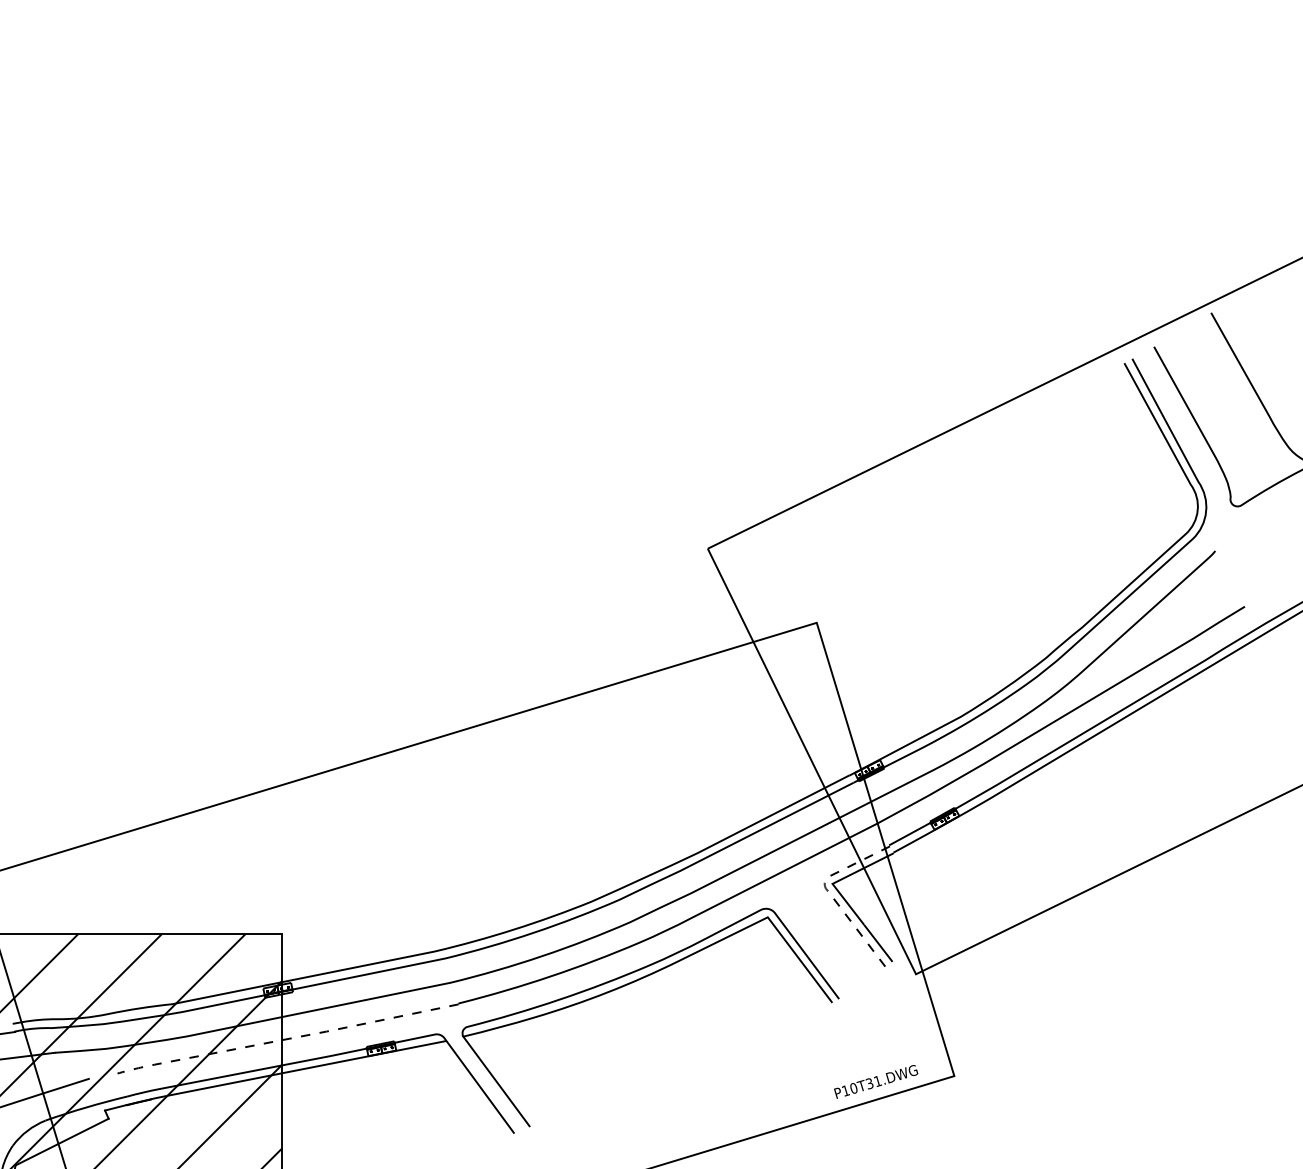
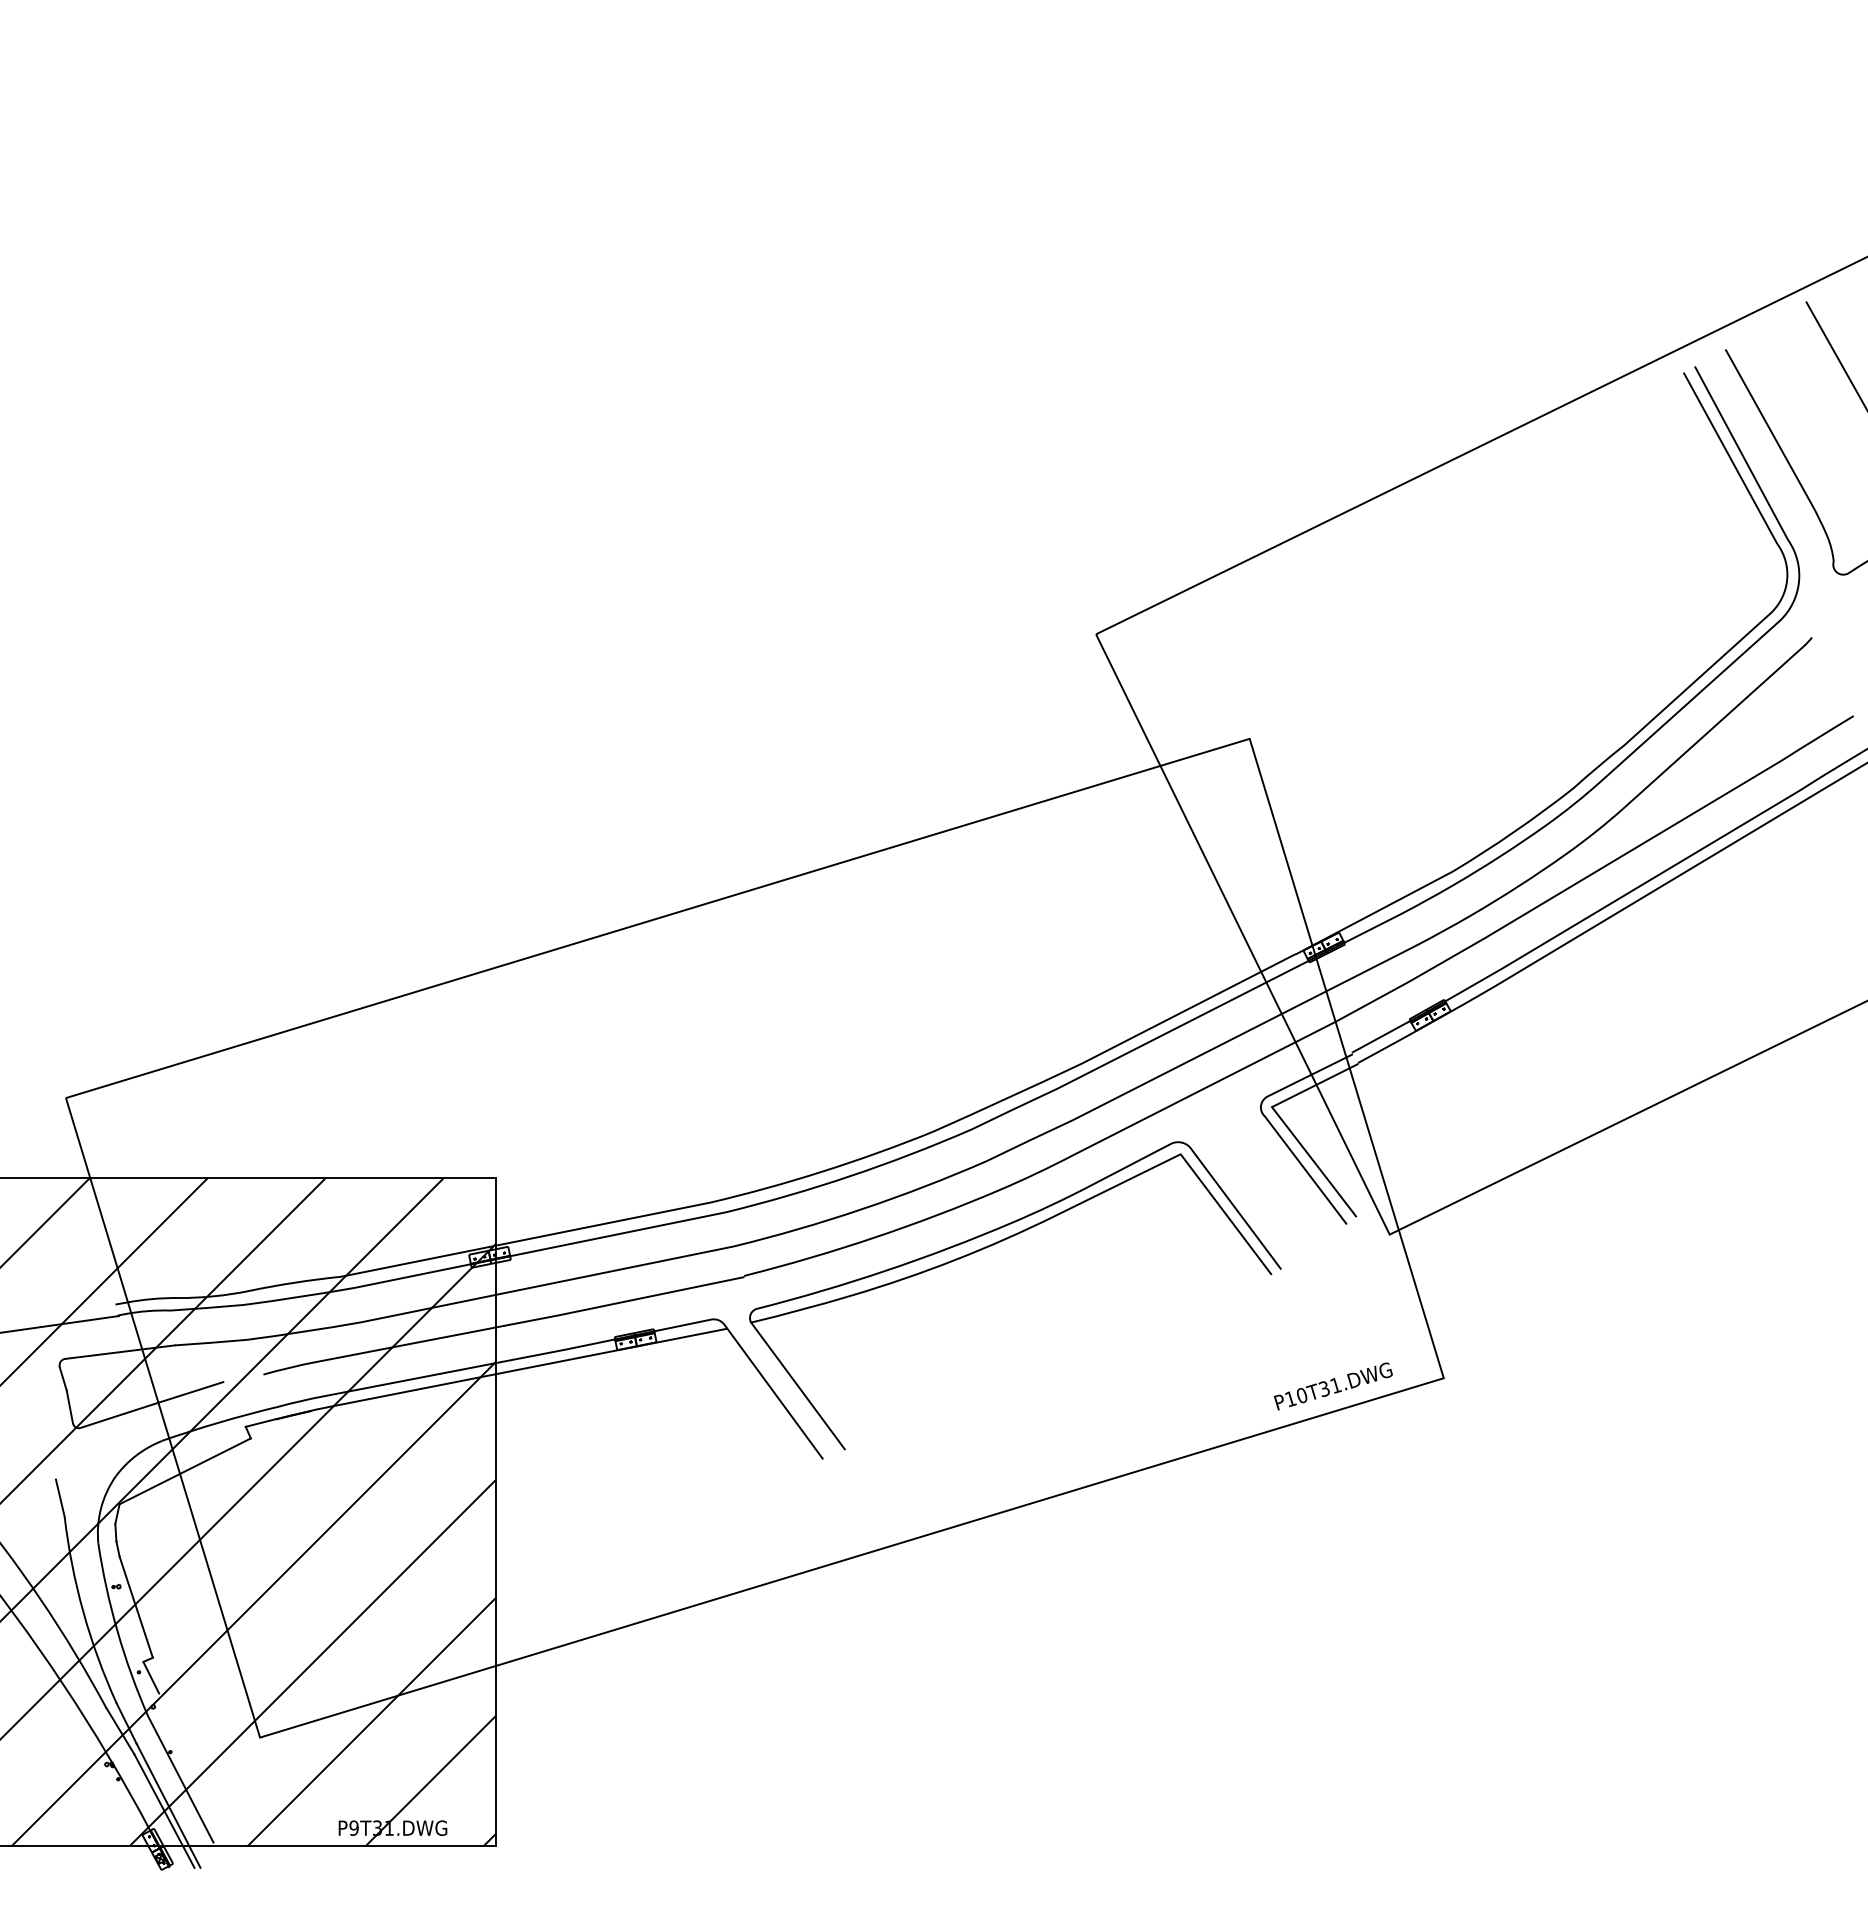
line: (829, 892) -> (1267, 1119), dashed -> solid
line: (286, 1039) -> (501, 1326), dashed -> solid

